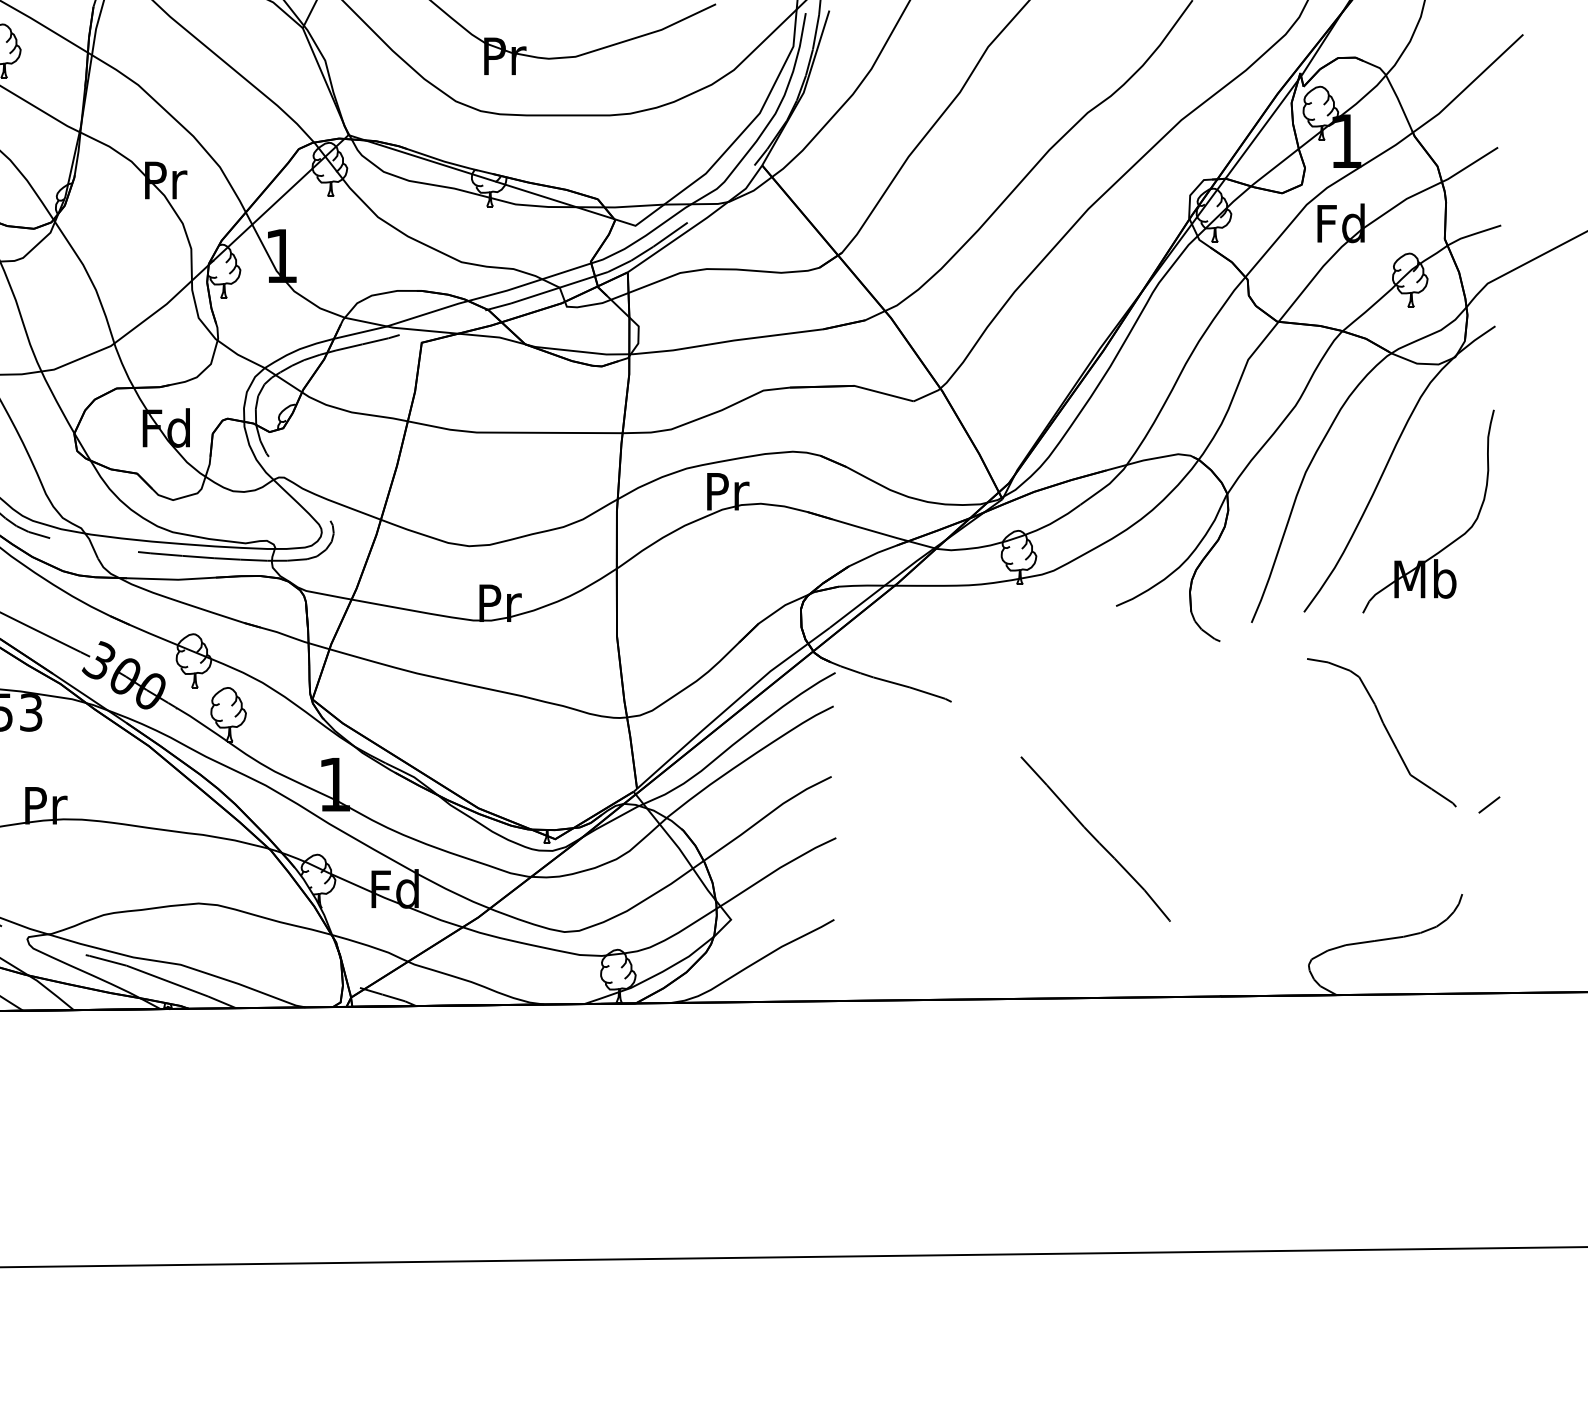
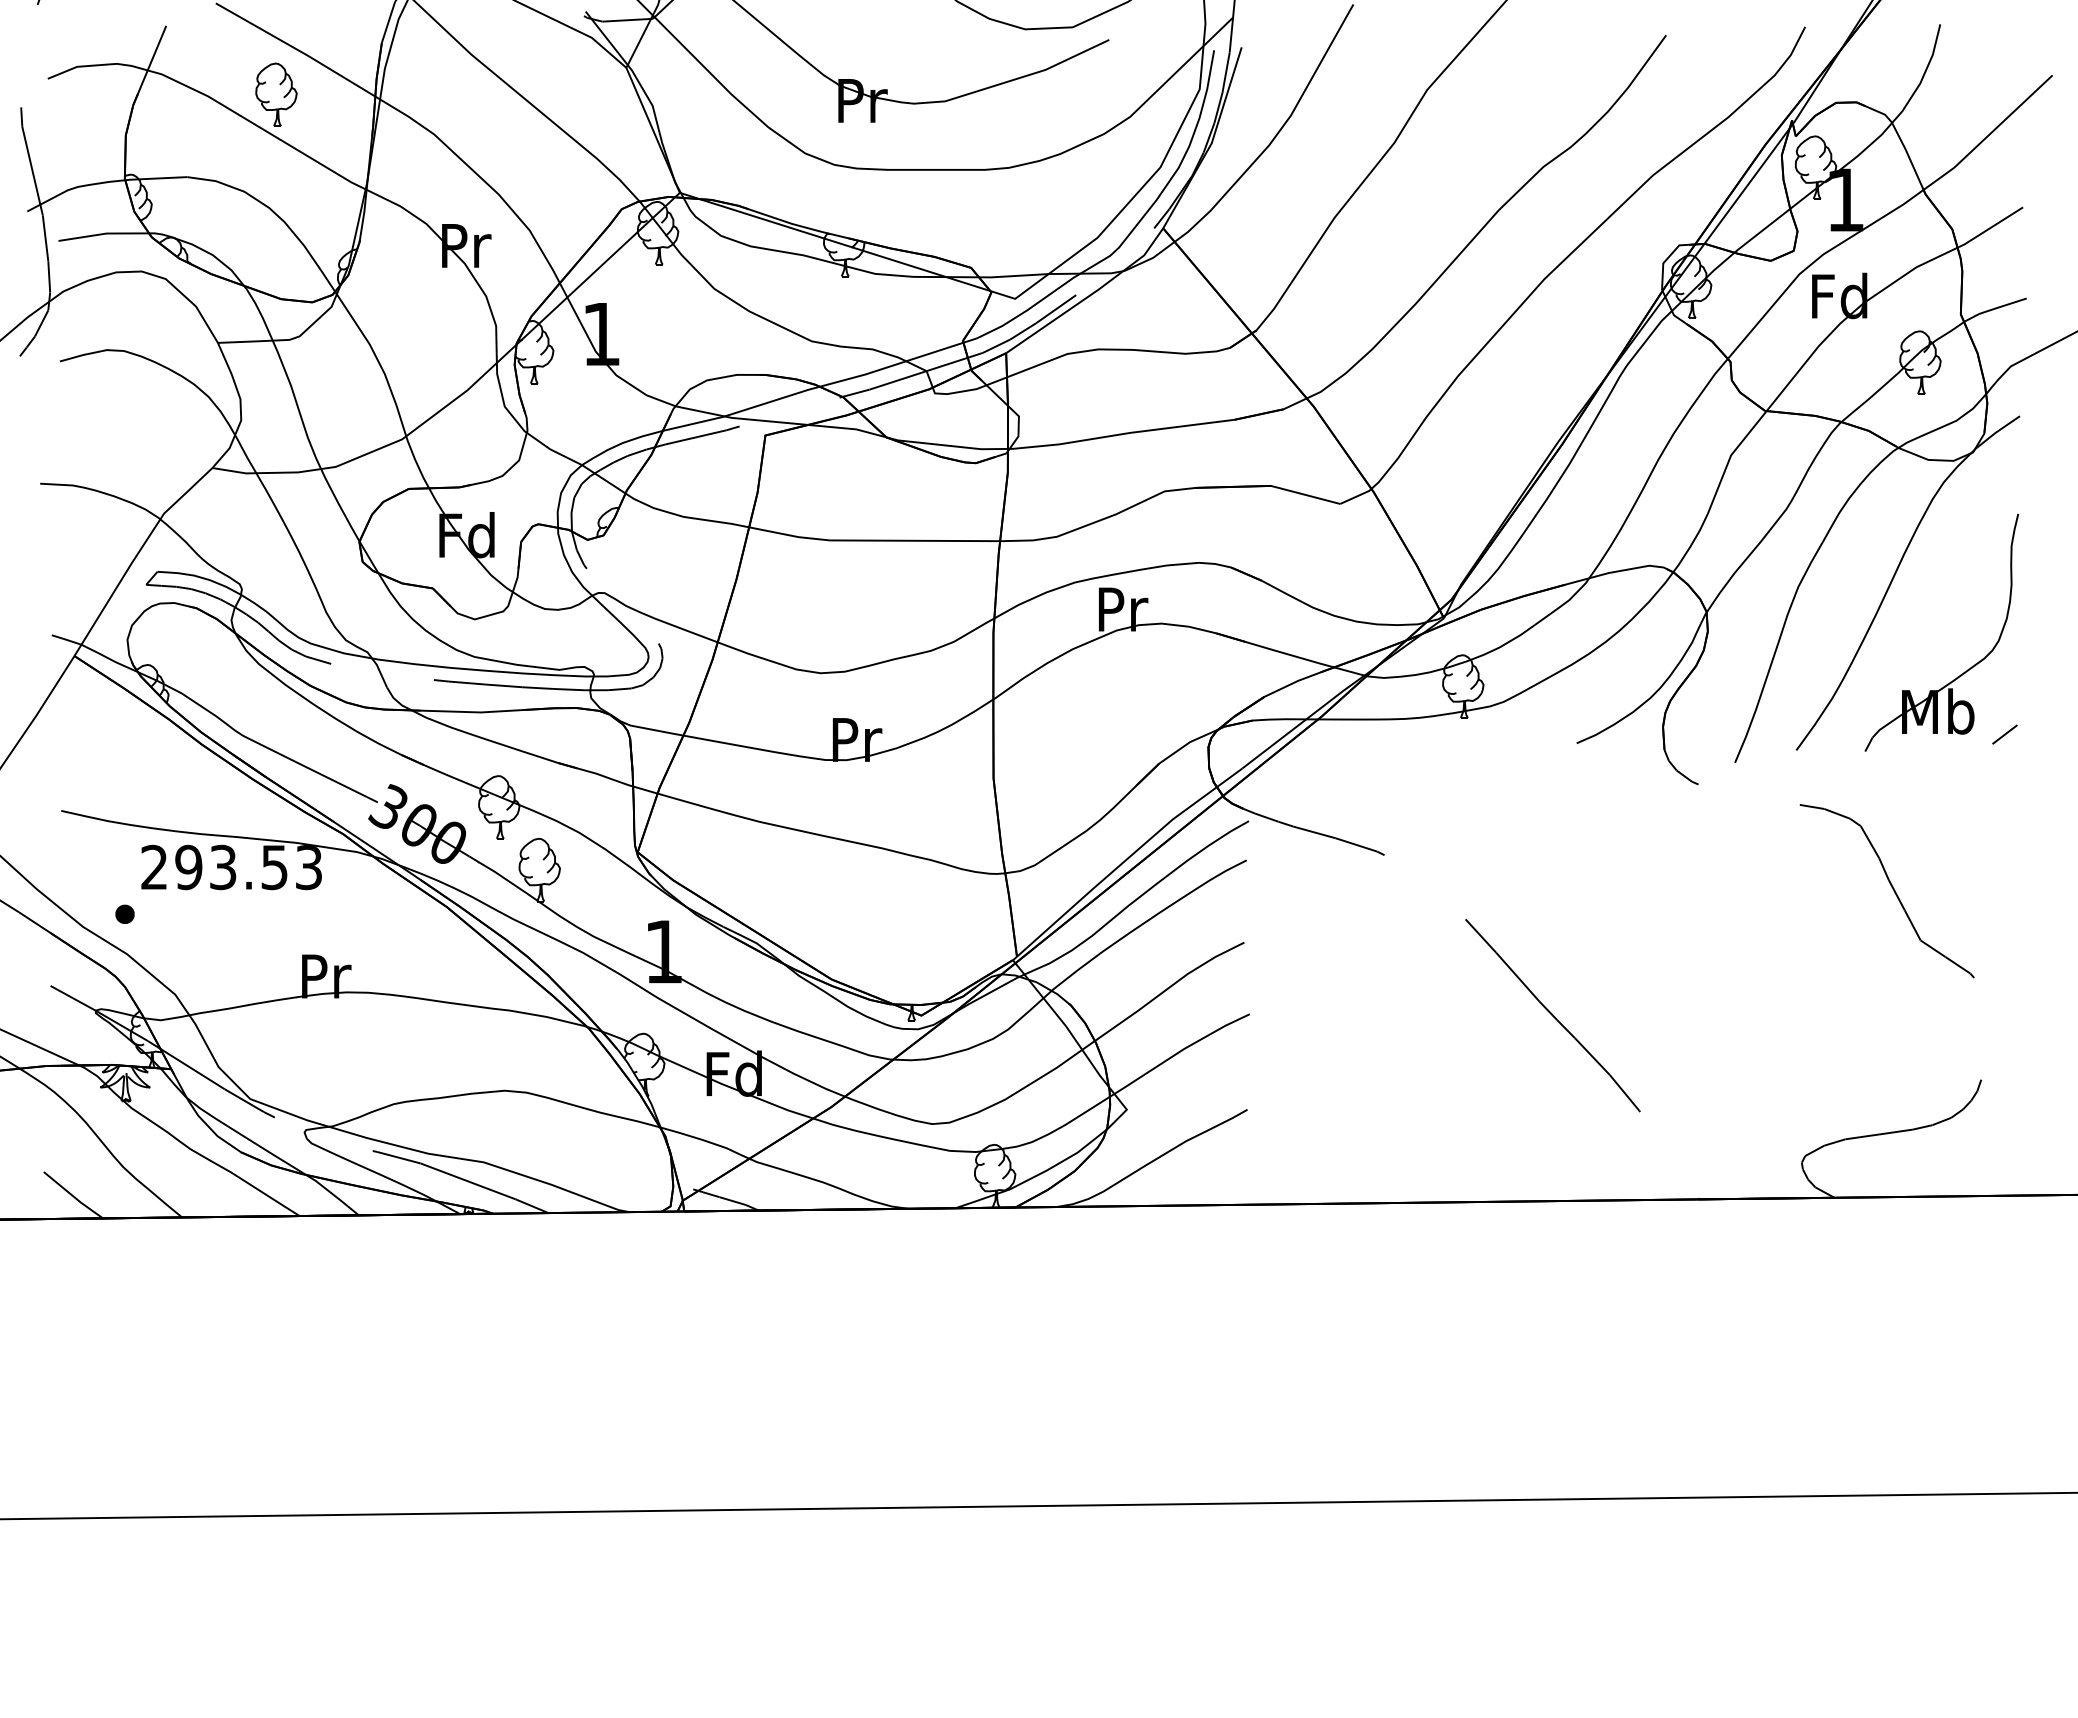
line: (1489, 804) -> (2004, 734), moved

